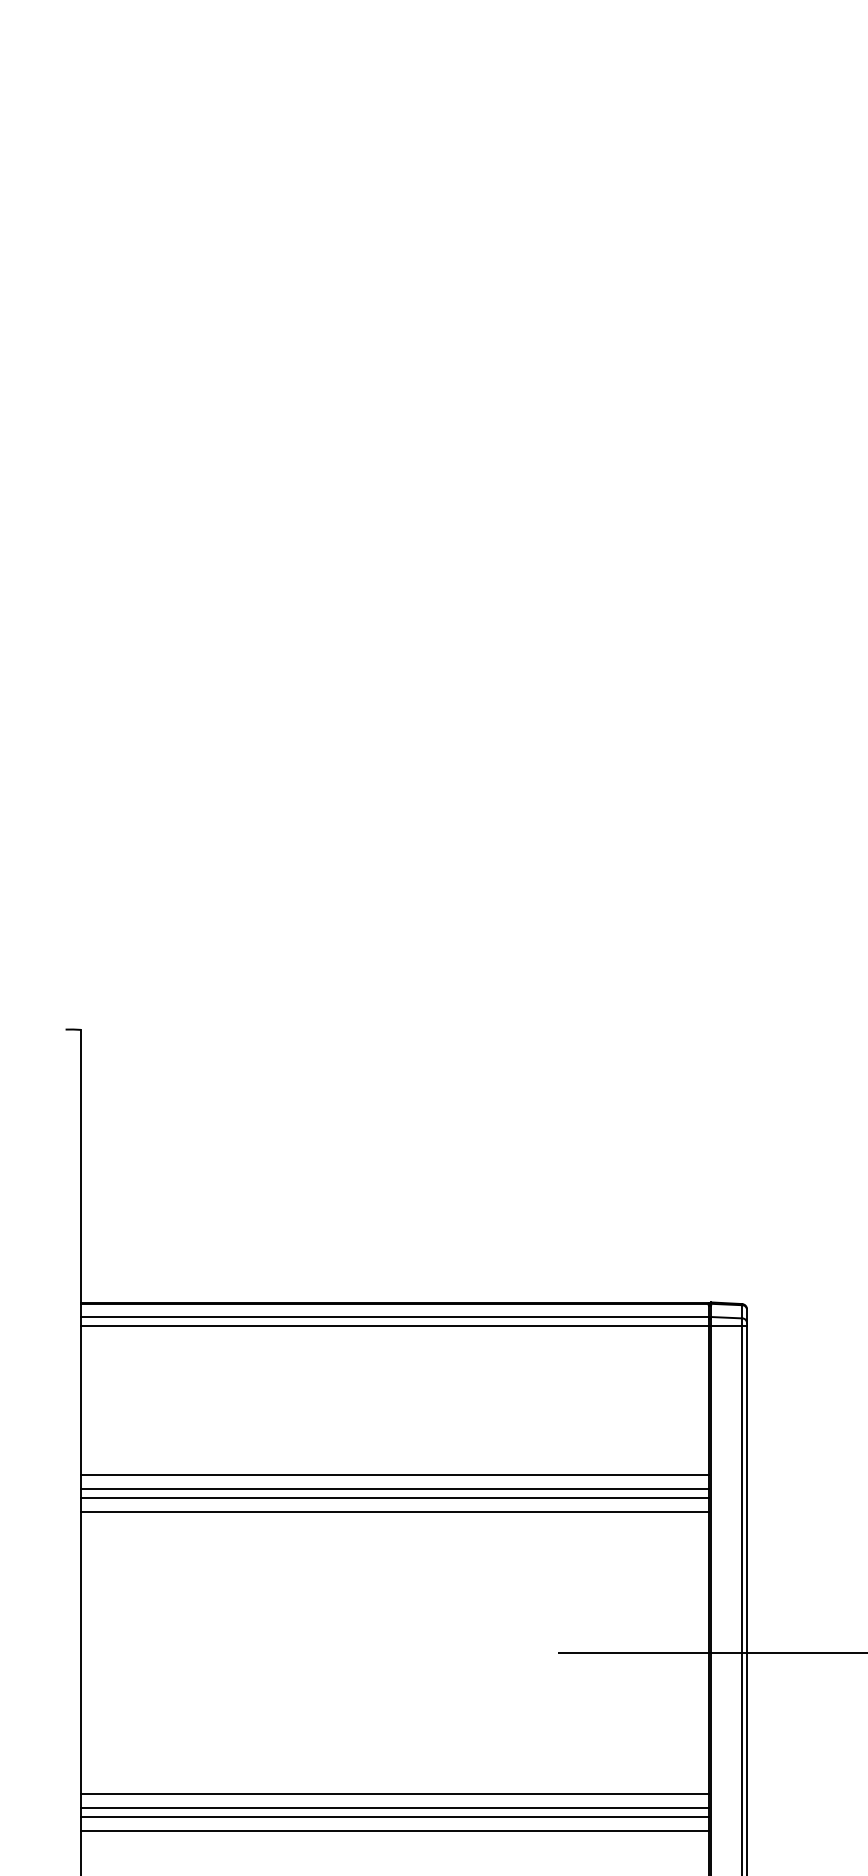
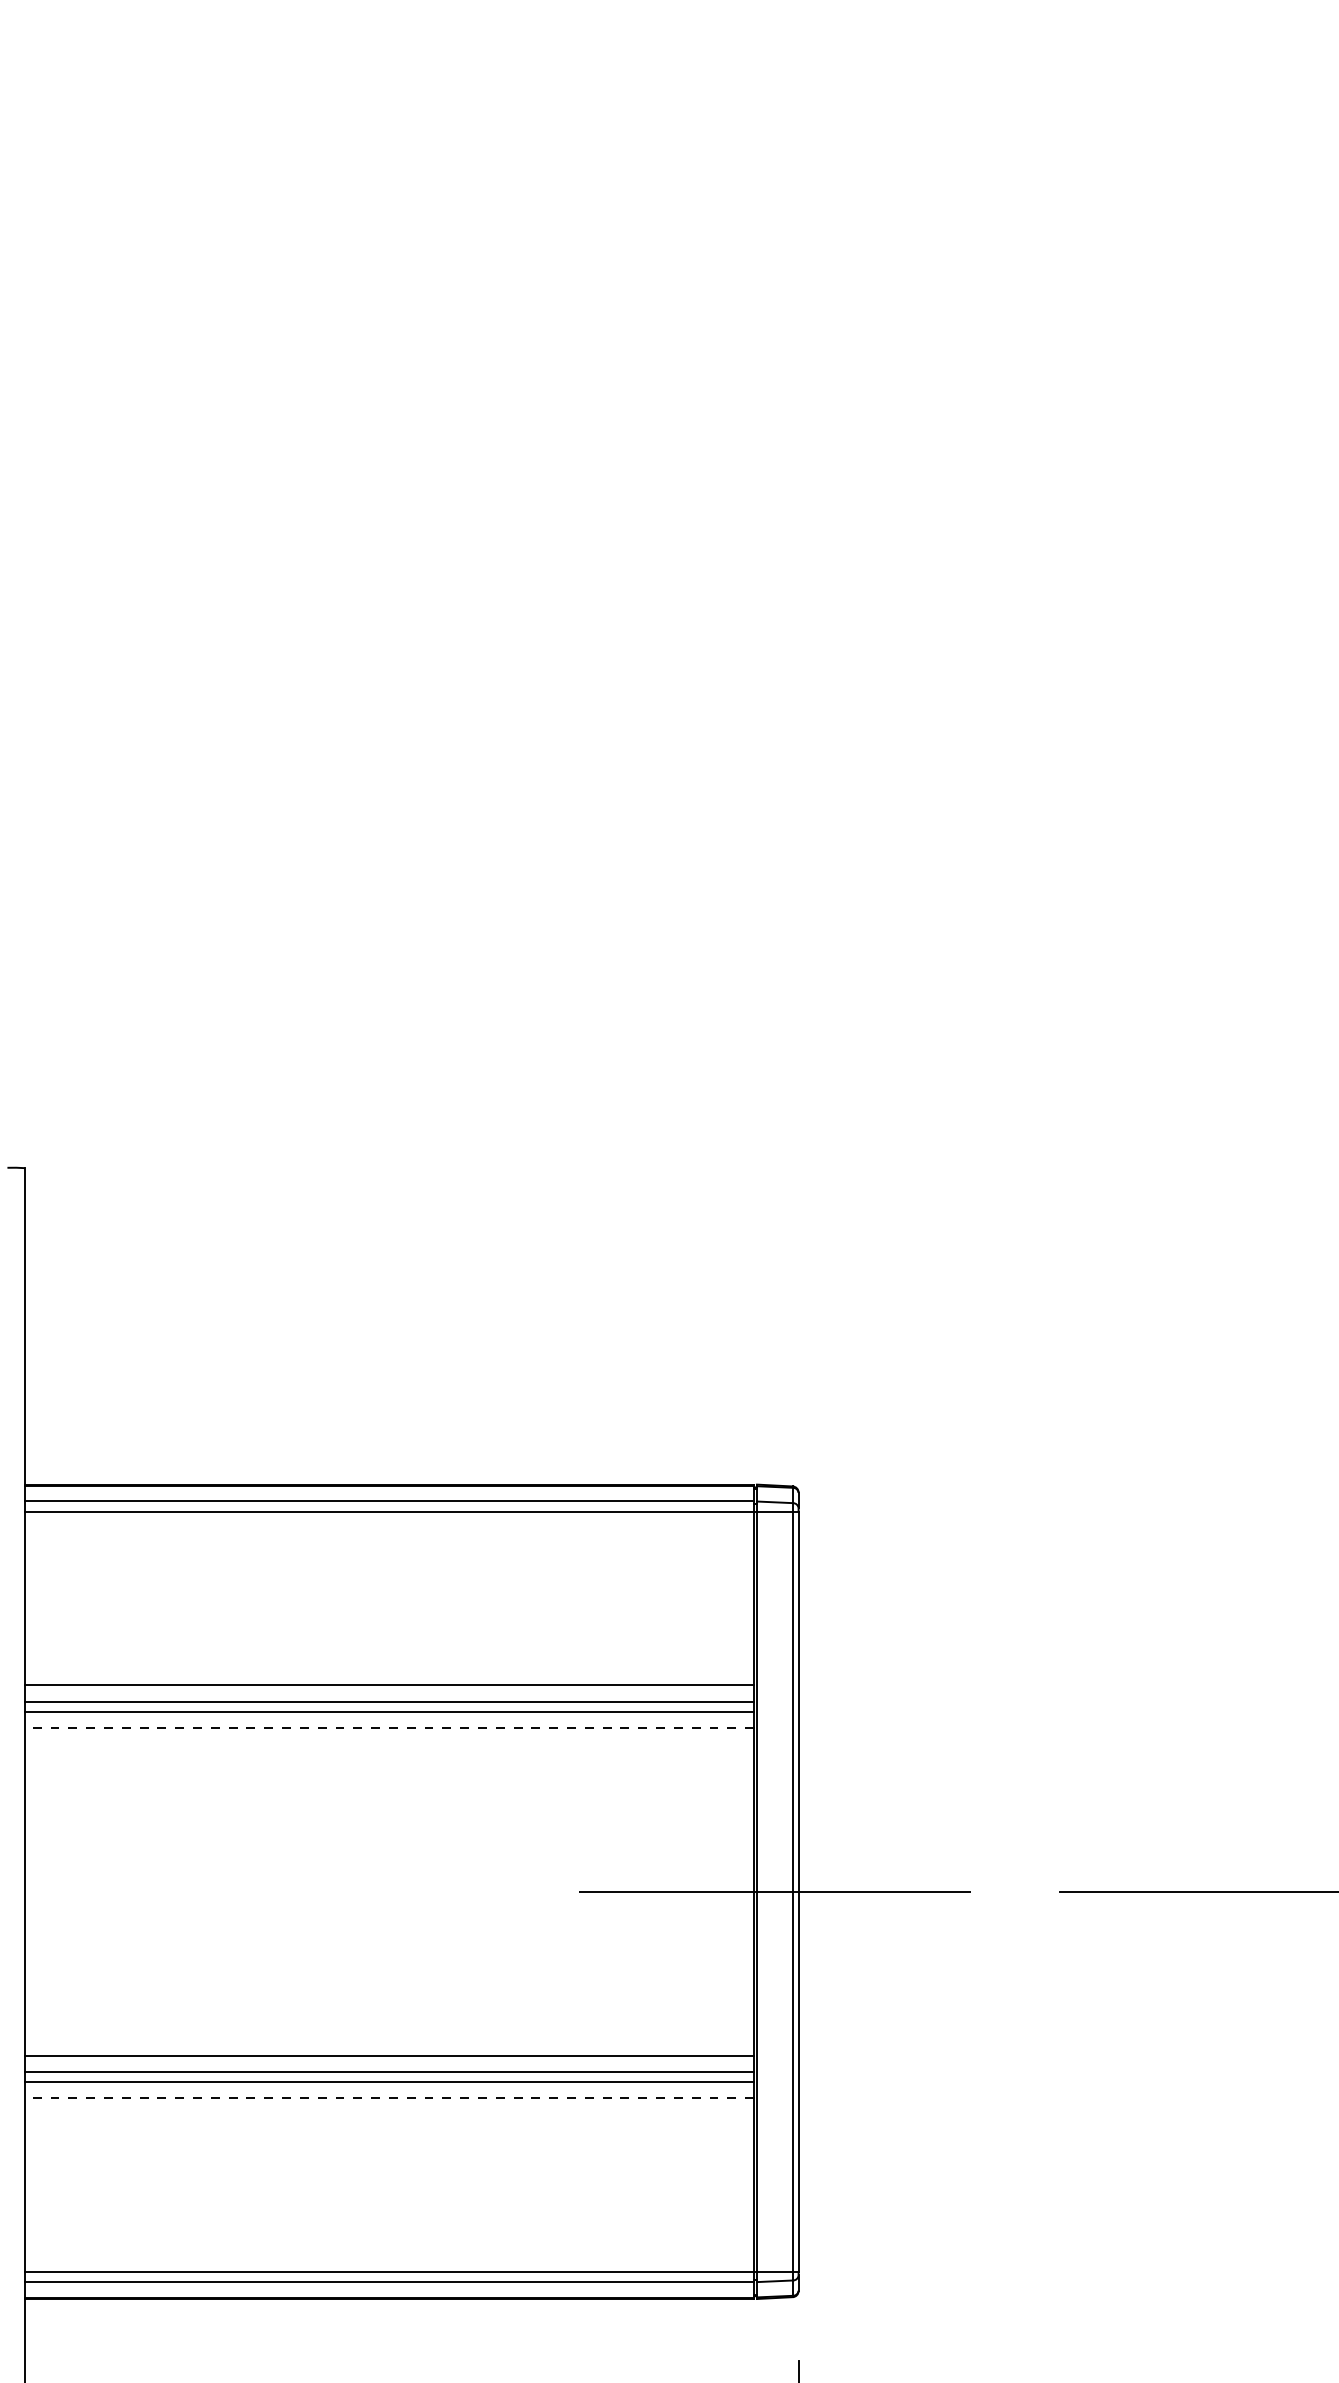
line: (394, 1511) -> (389, 1727), solid -> dashed
line: (394, 1831) -> (389, 2098), solid -> dashed

